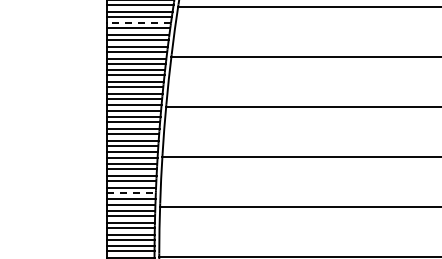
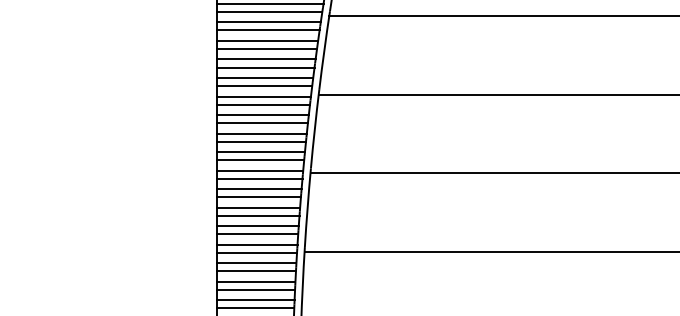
line: (139, 23) -> (268, 41), dashed -> solid
line: (131, 192) -> (255, 307), dashed -> solid

